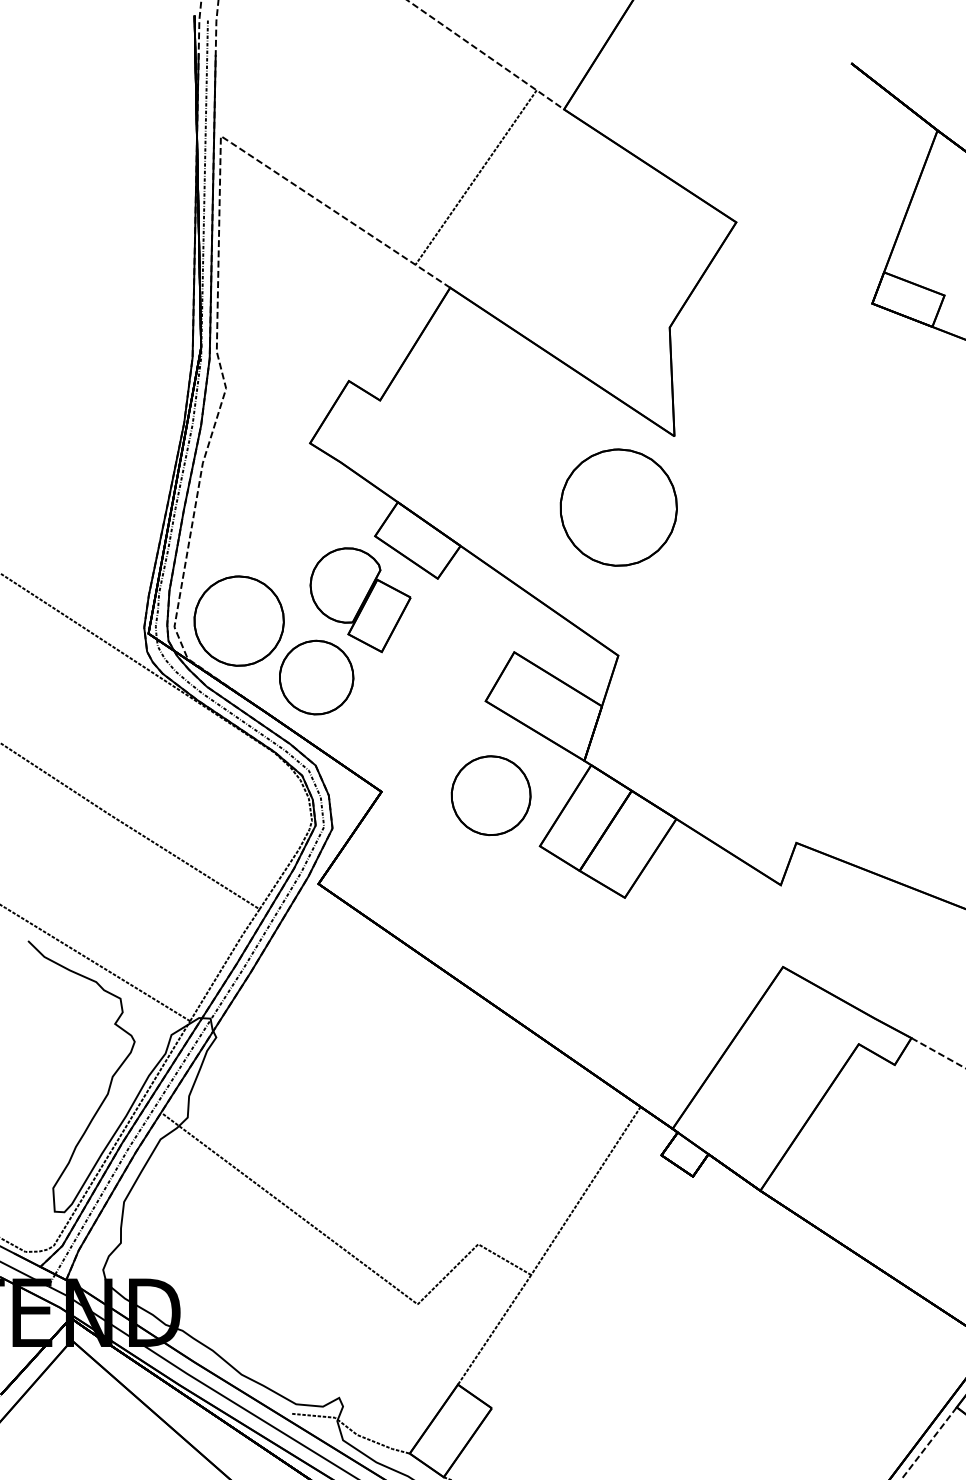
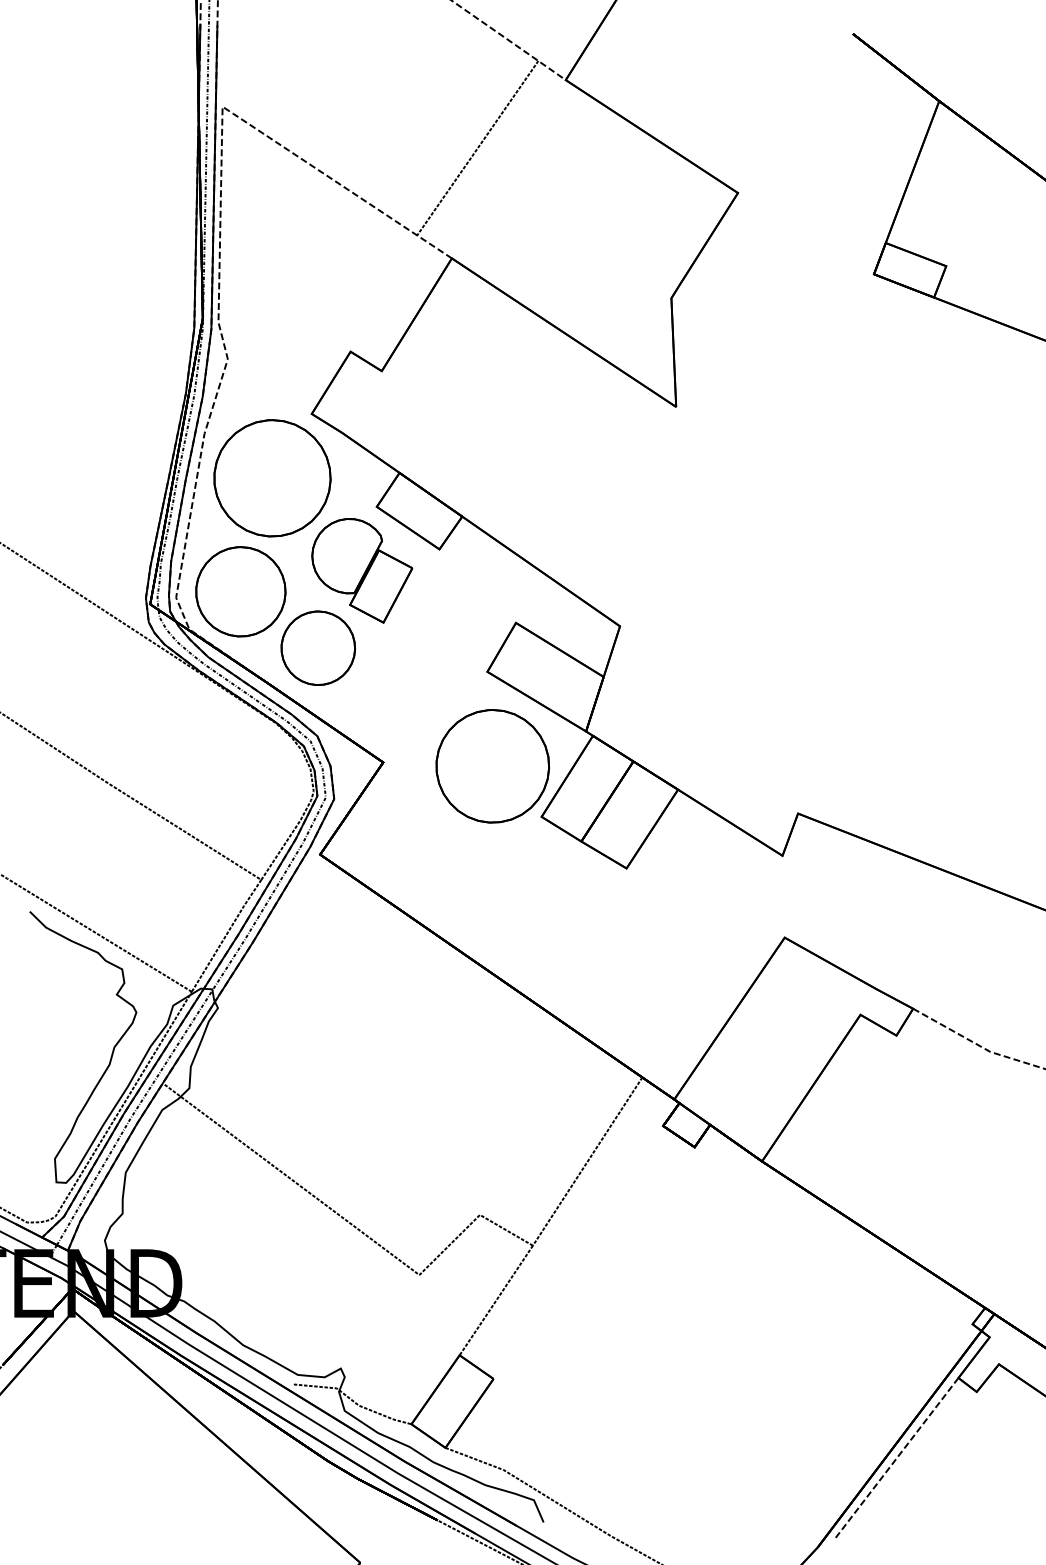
part: (618, 507) -> (272, 478), moved
part: (490, 795) -> (492, 766), size x1.43

